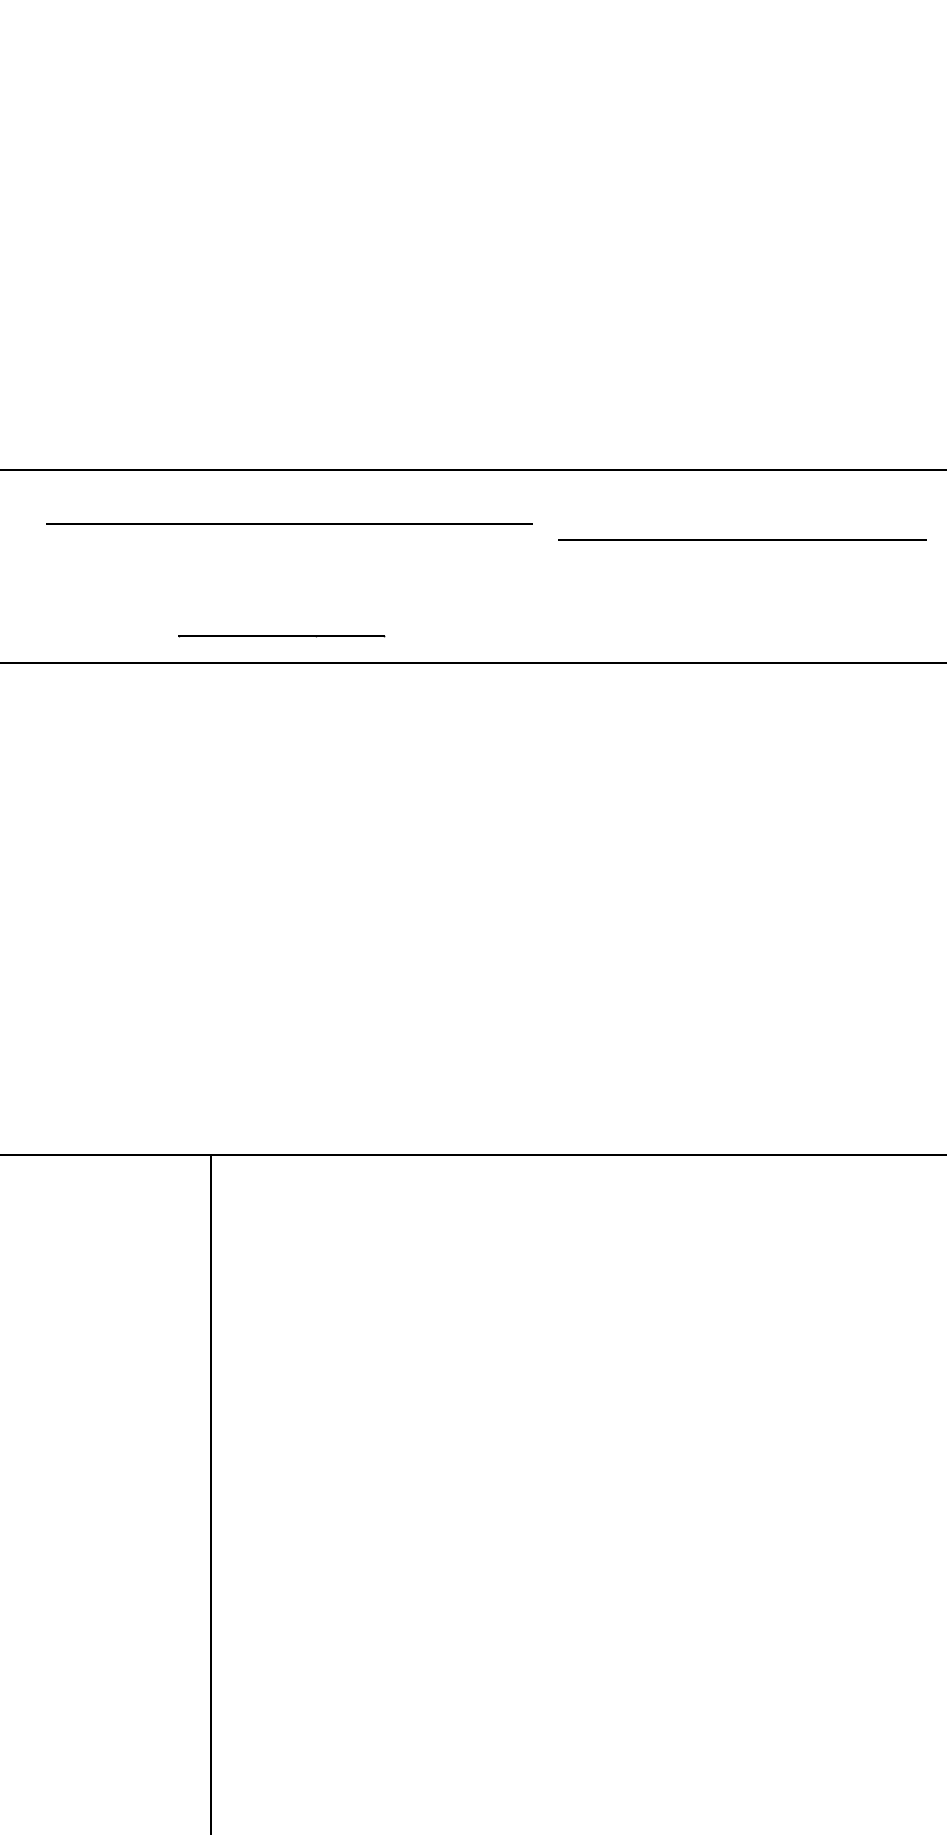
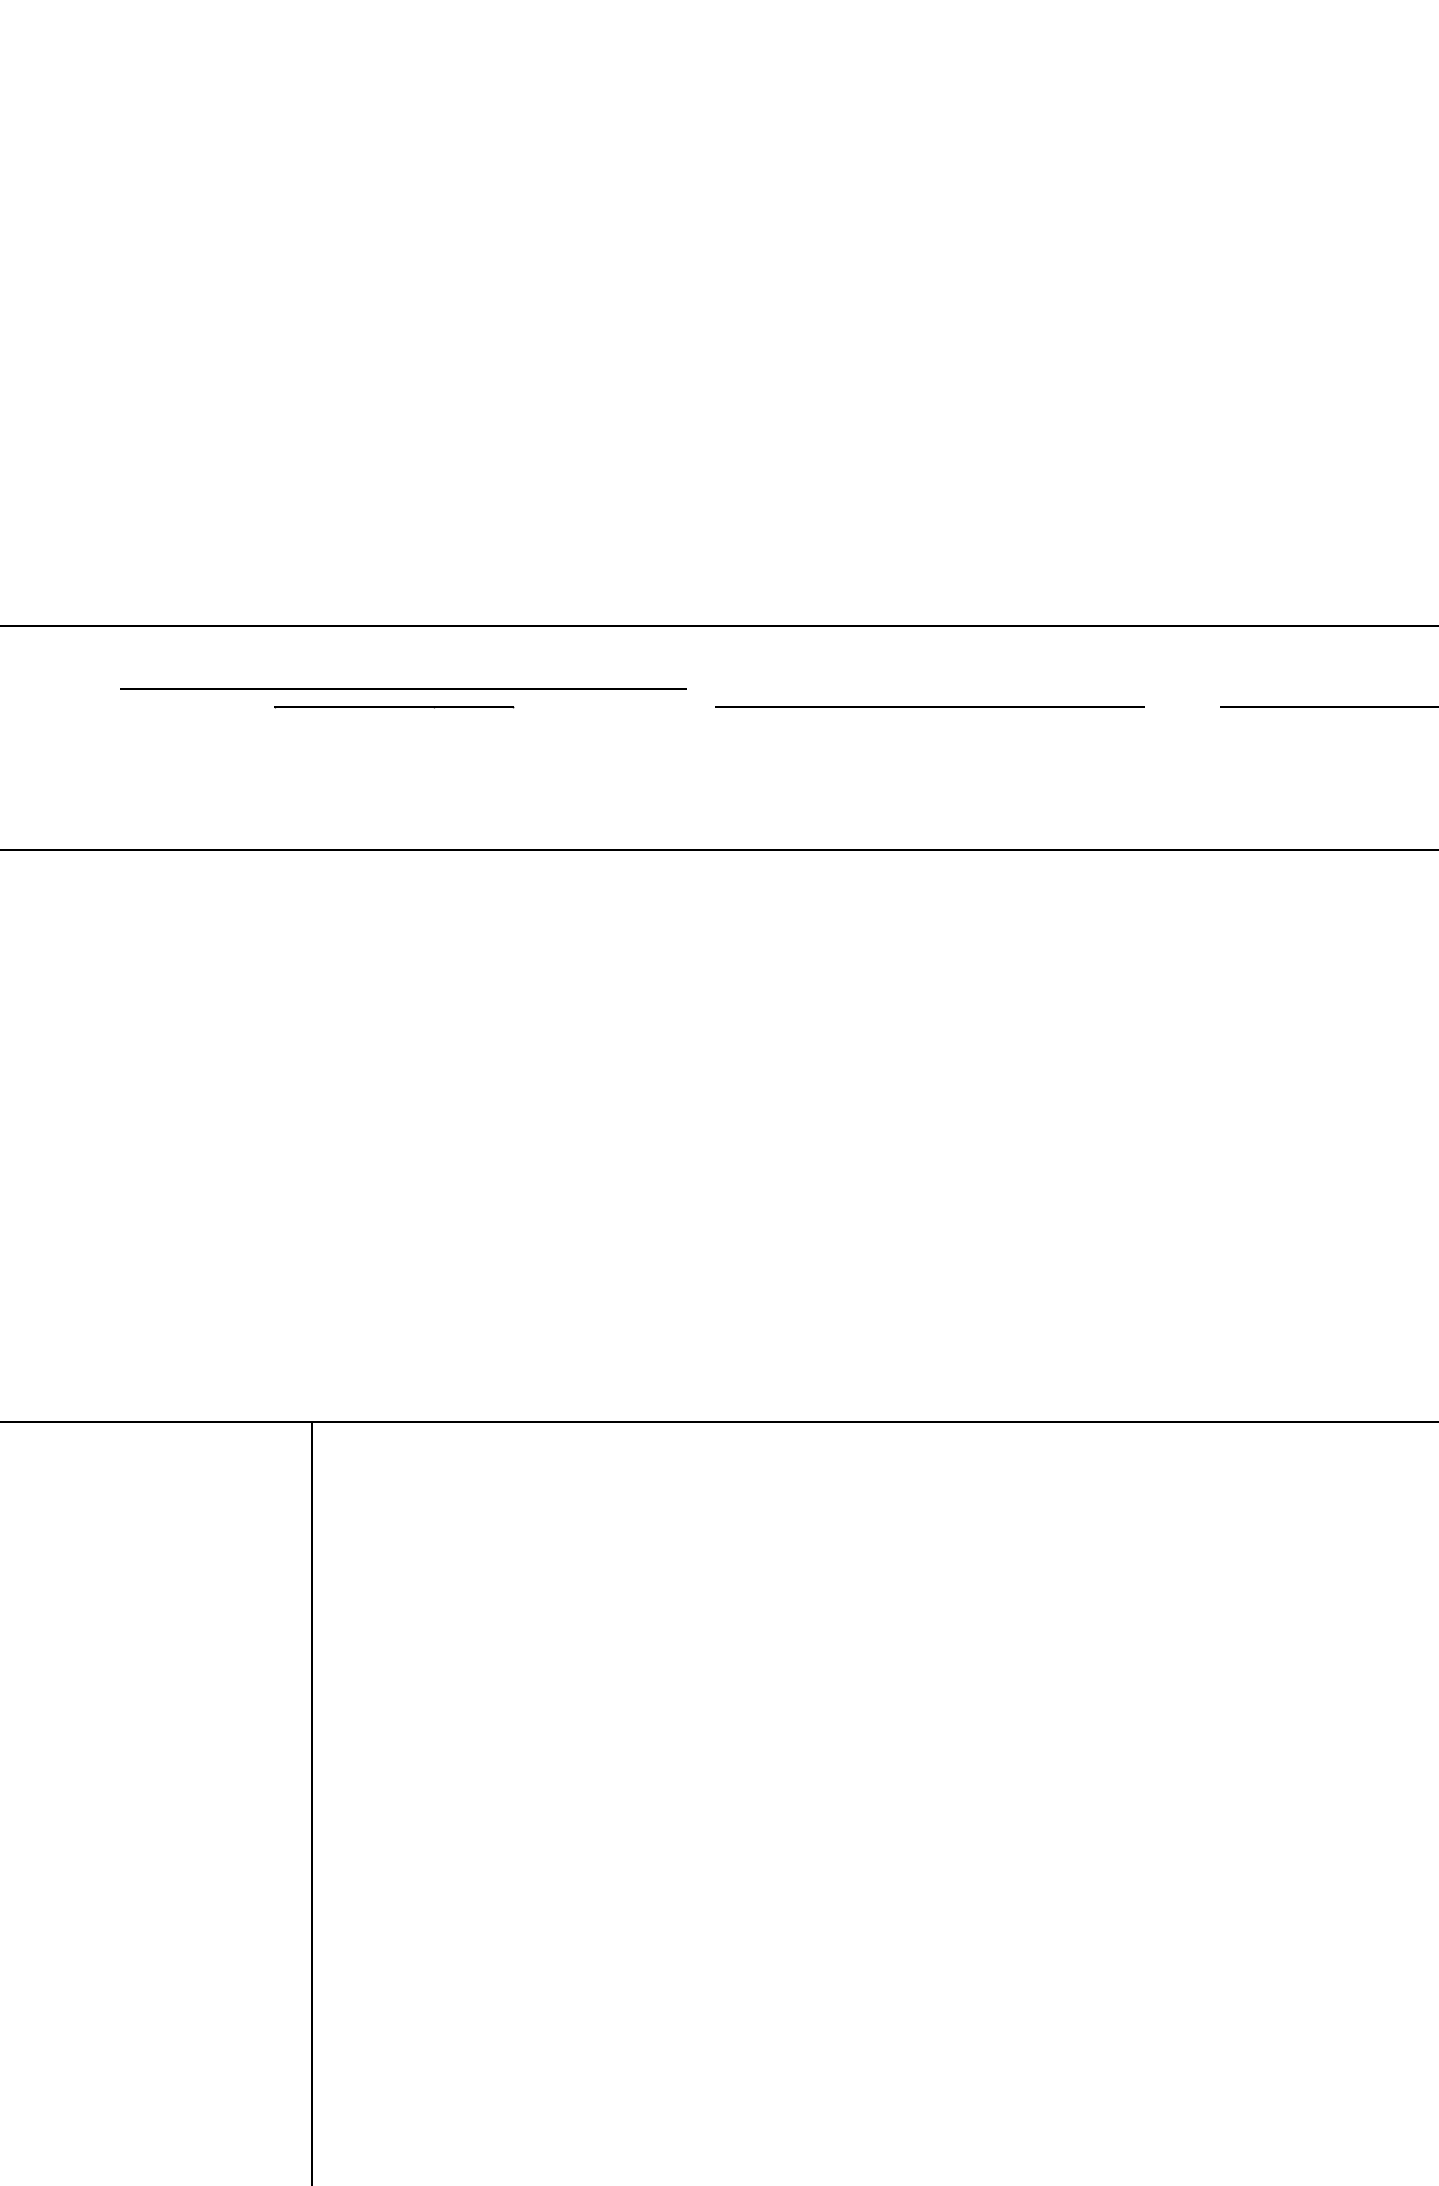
line: (281, 635) -> (394, 707), moved

